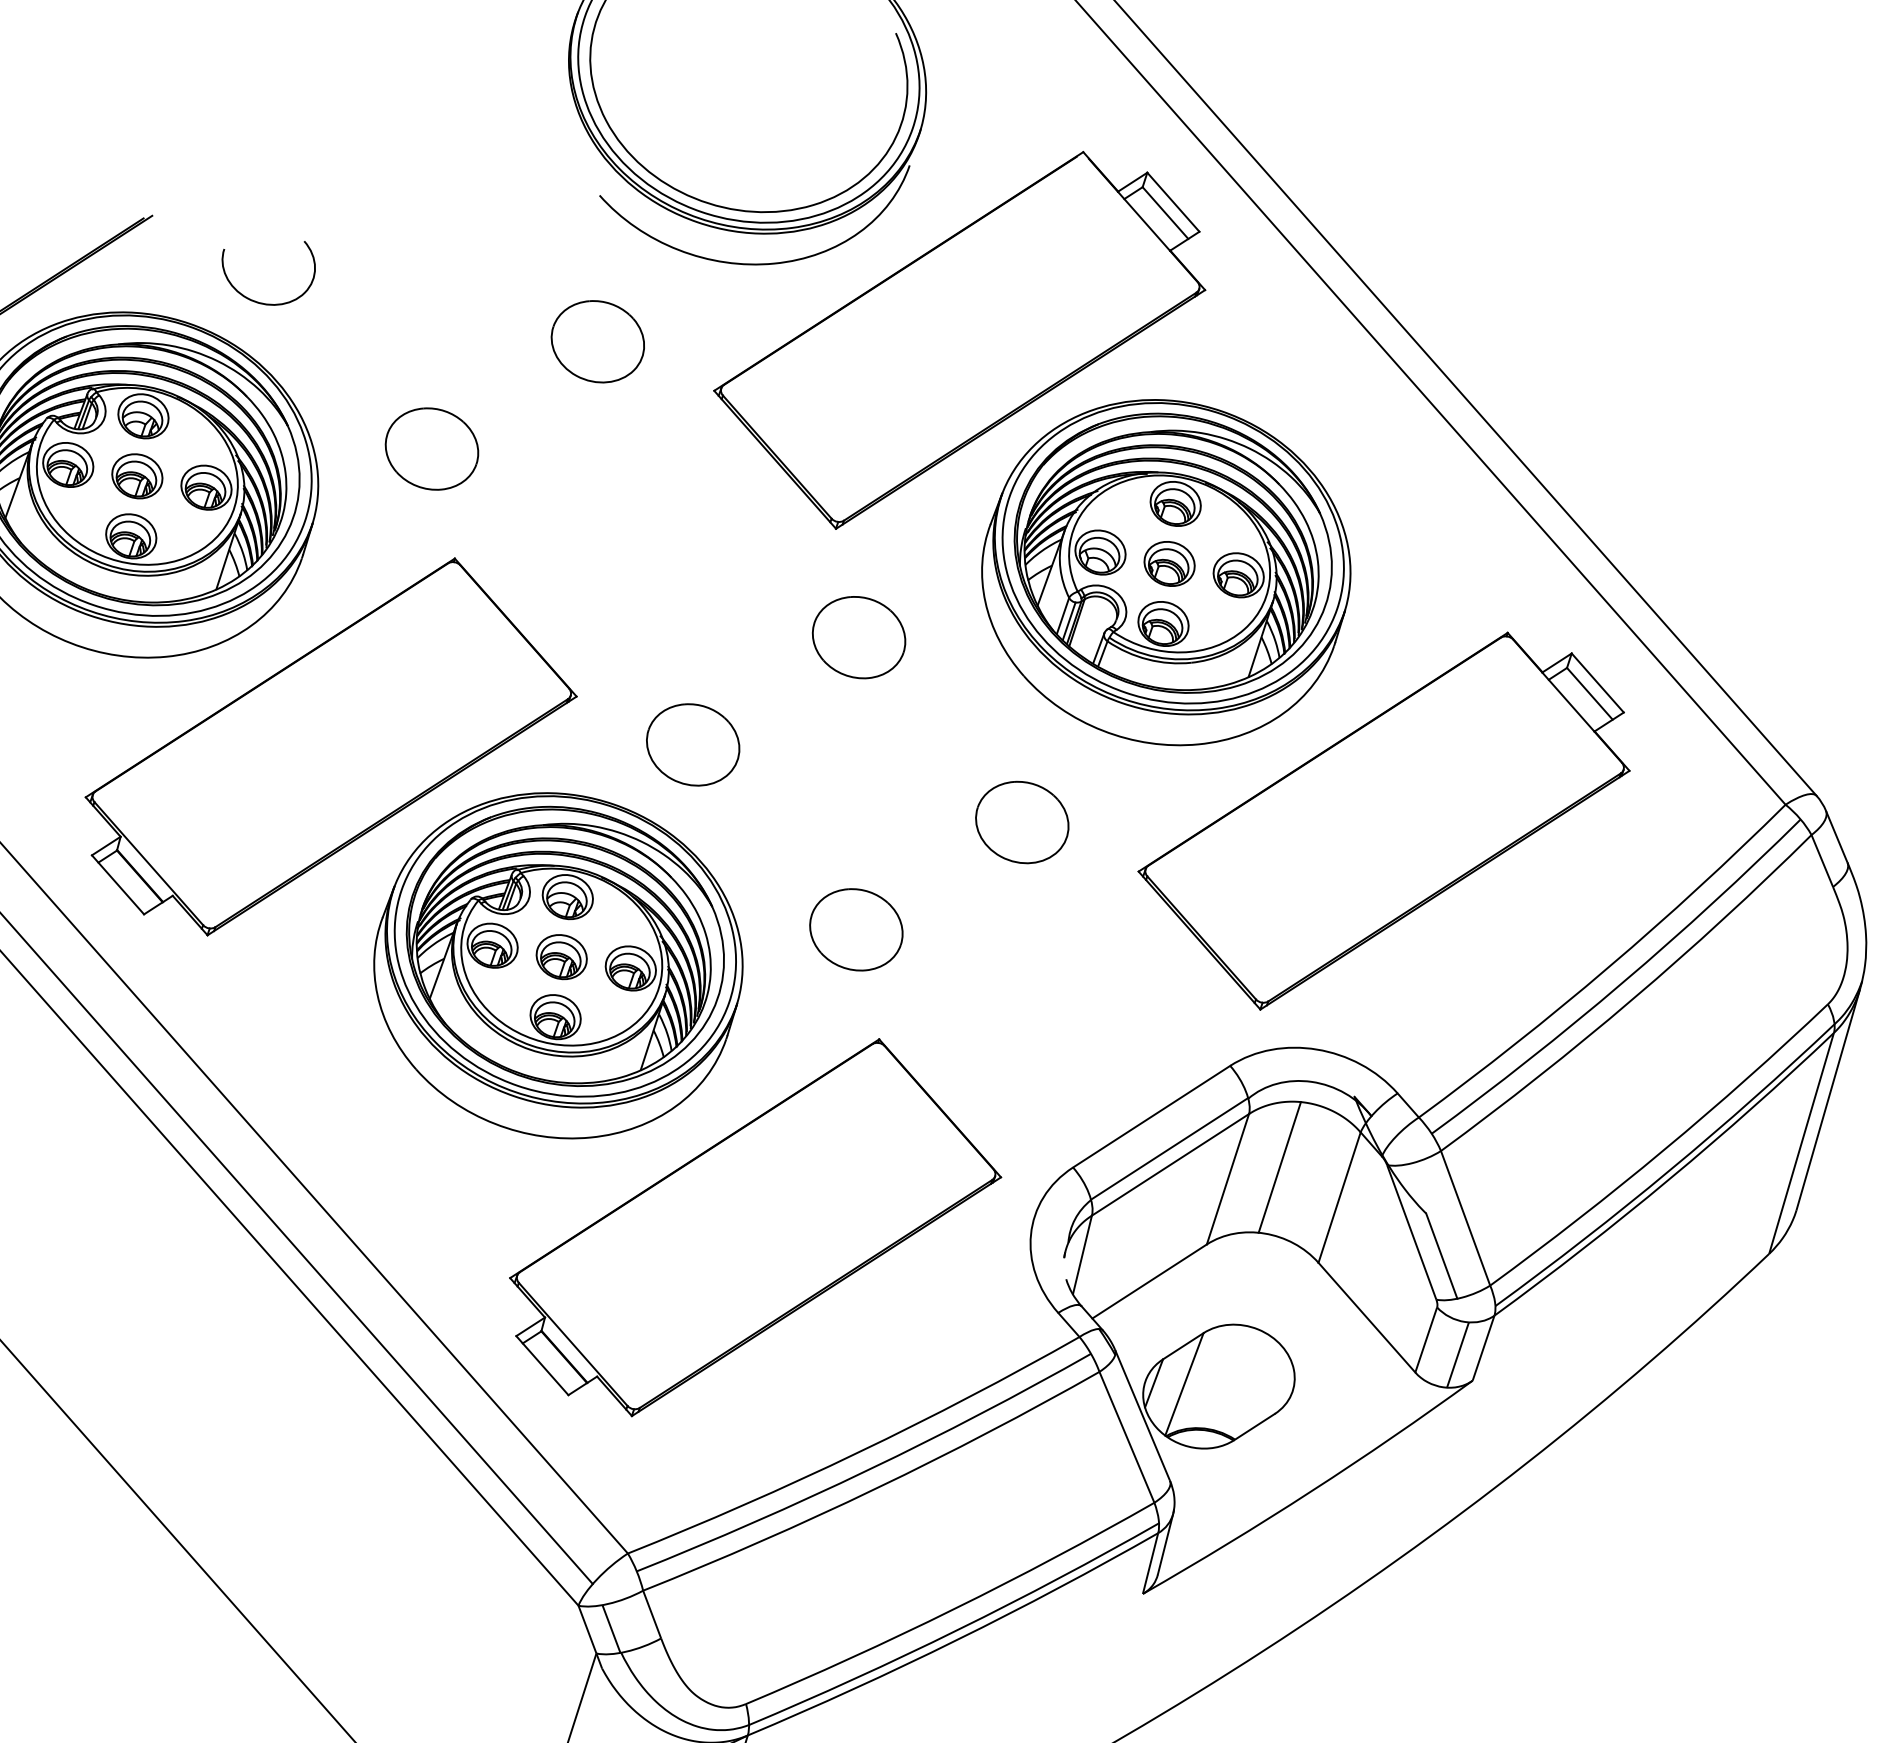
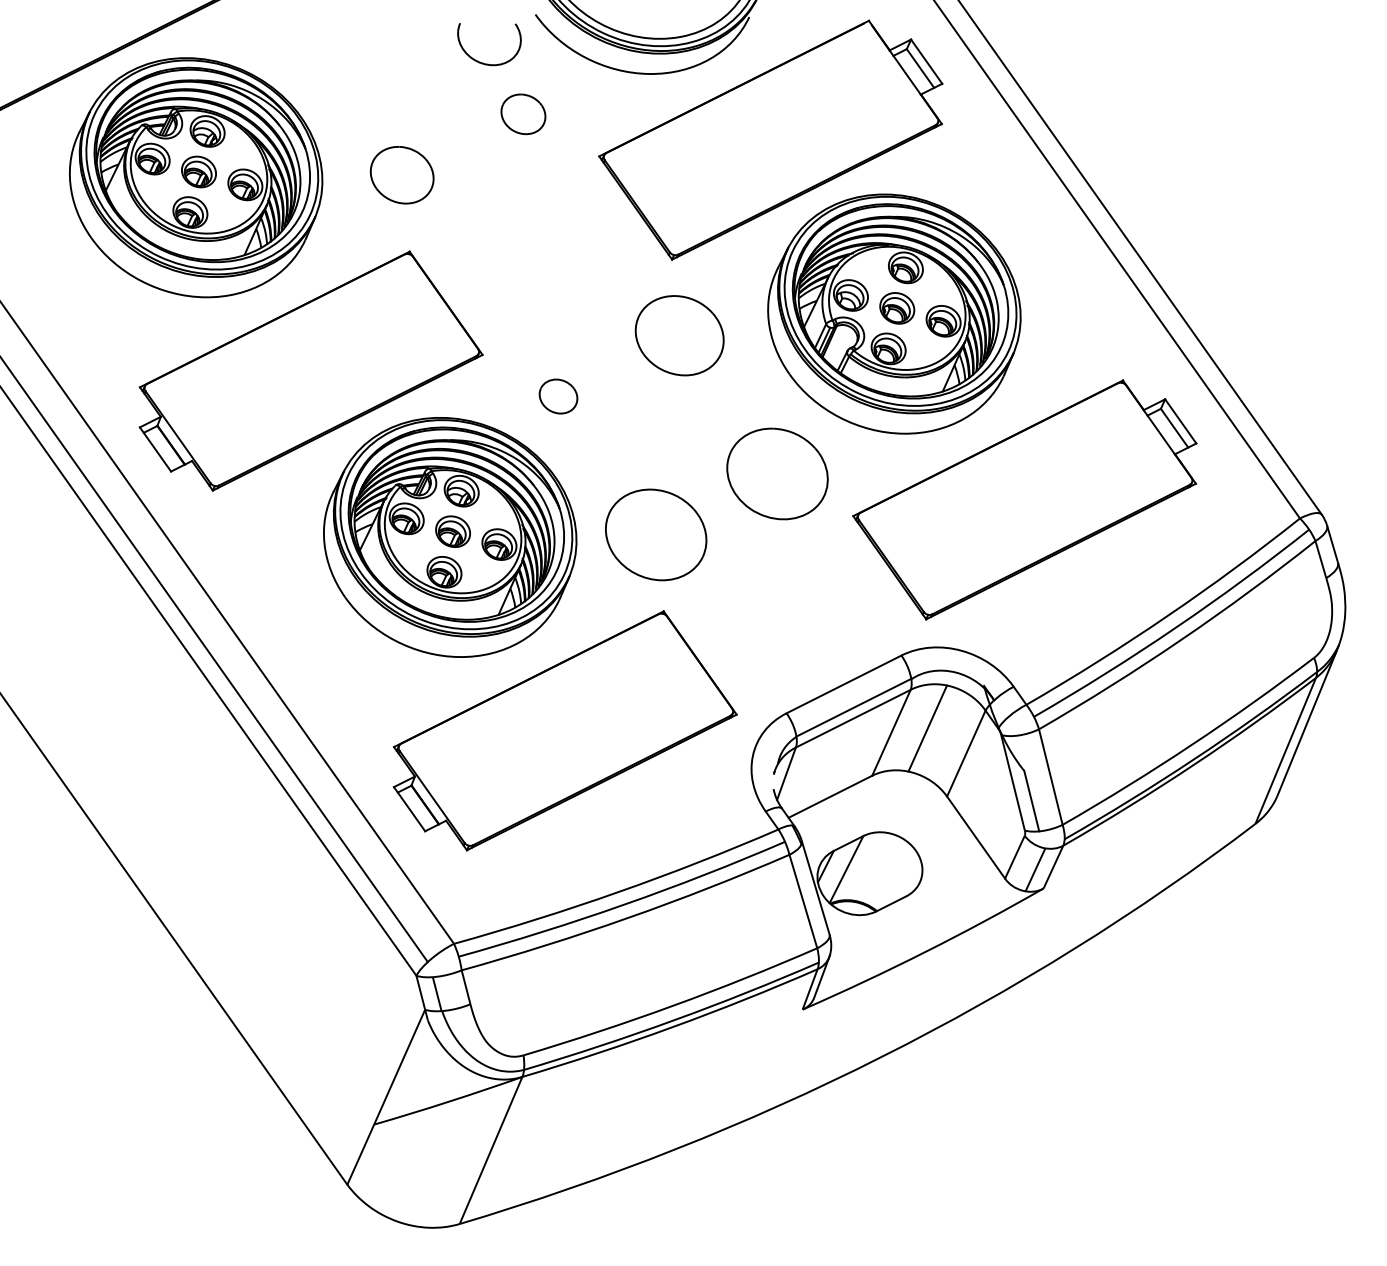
curve: (264, 302) -> (483, 62), moved
part: (598, 342) -> (523, 114), size x0.7
part: (858, 637) -> (679, 335), size x1.4
part: (693, 744) -> (558, 396), size x0.6
part: (1022, 821) -> (777, 473), size x1.6
part: (856, 929) -> (656, 534), size x1.6

